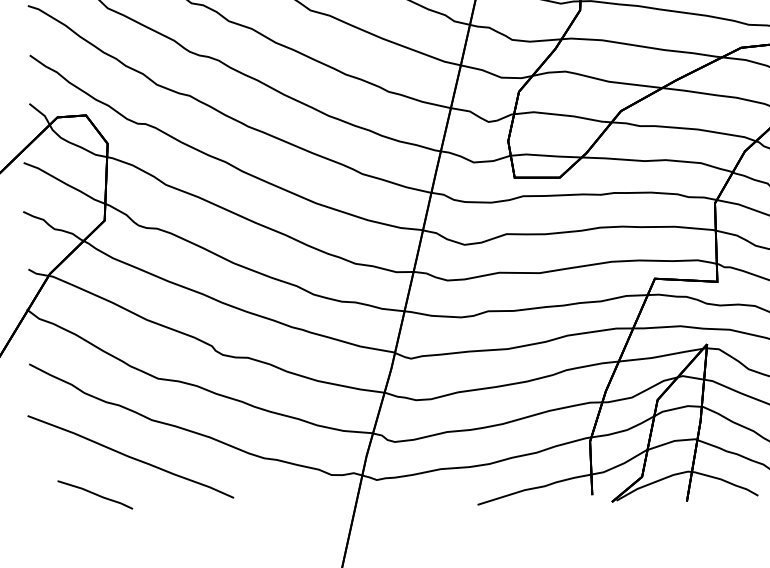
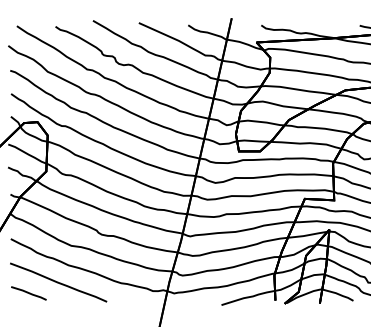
line: (94, 494) -> (28, 293), moved

